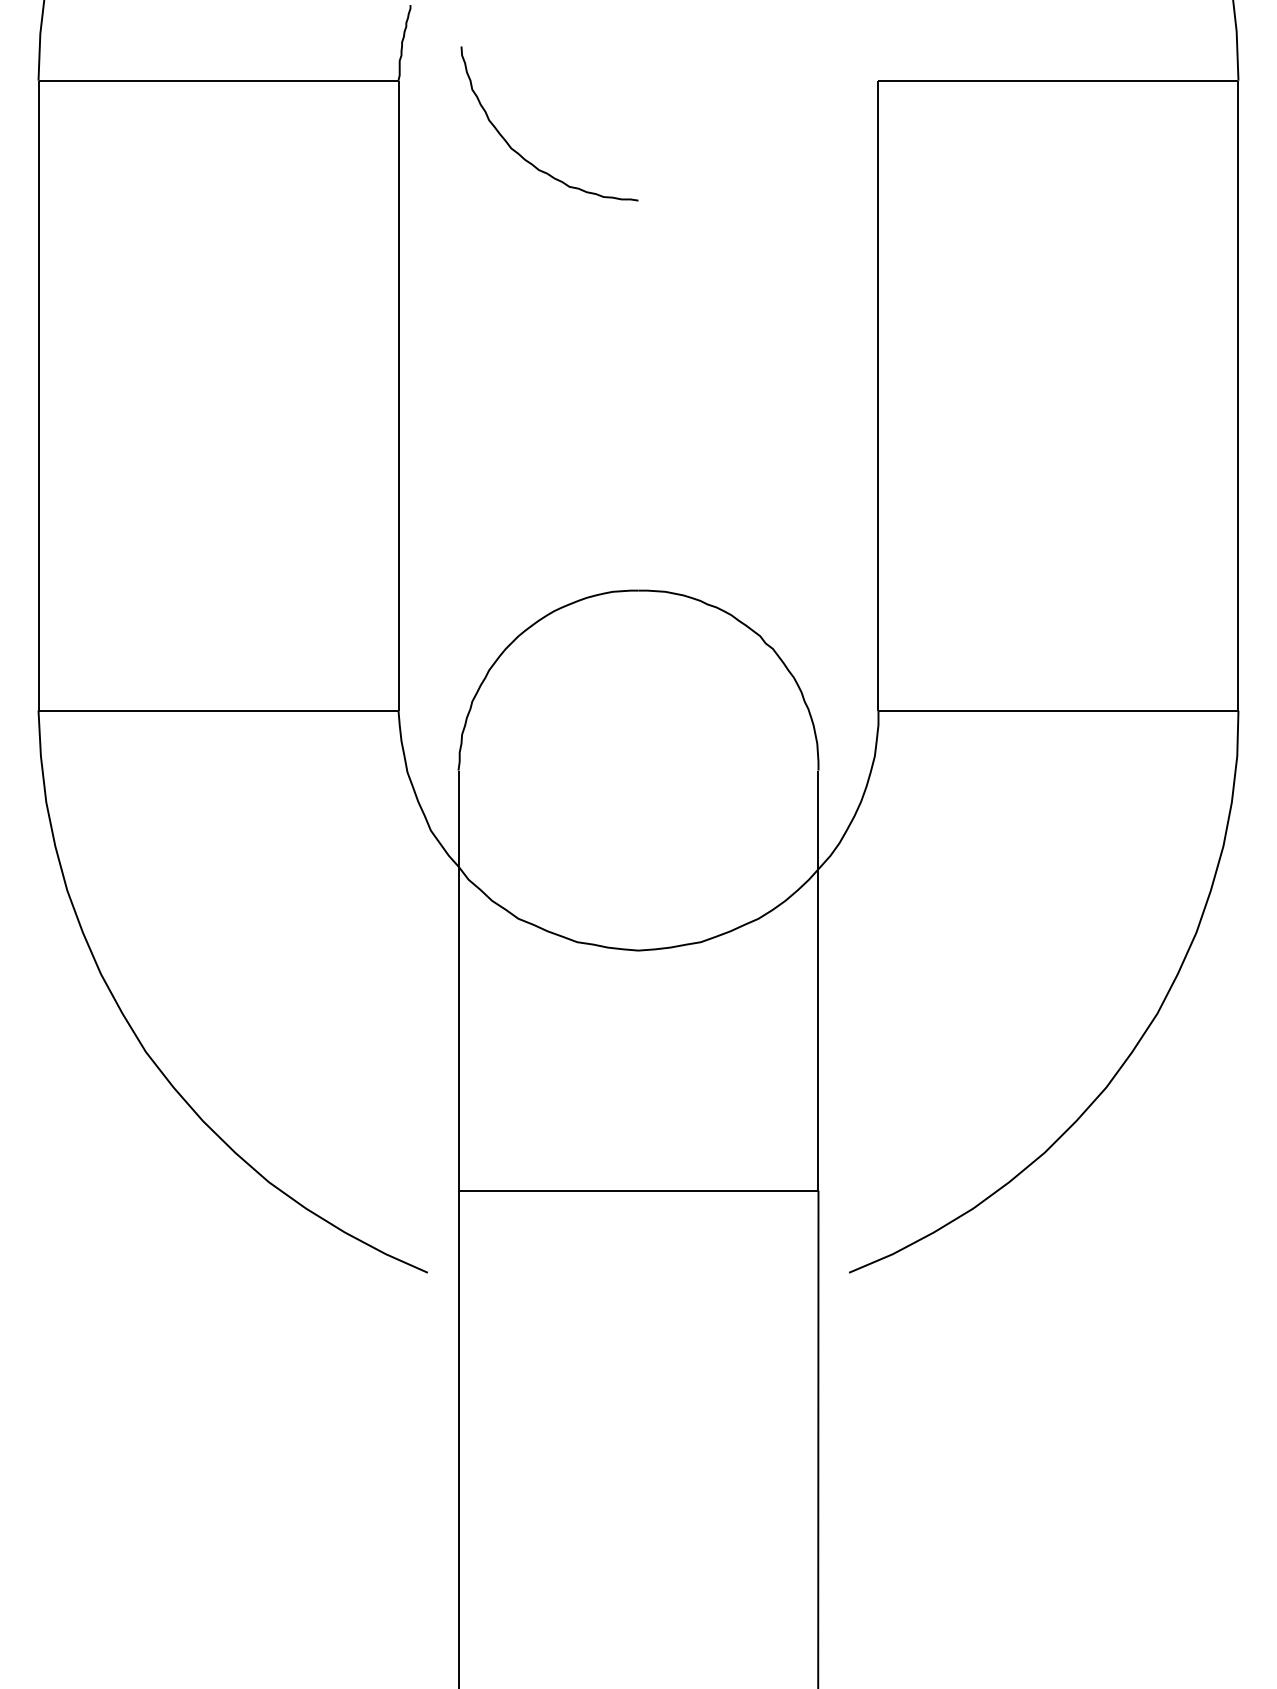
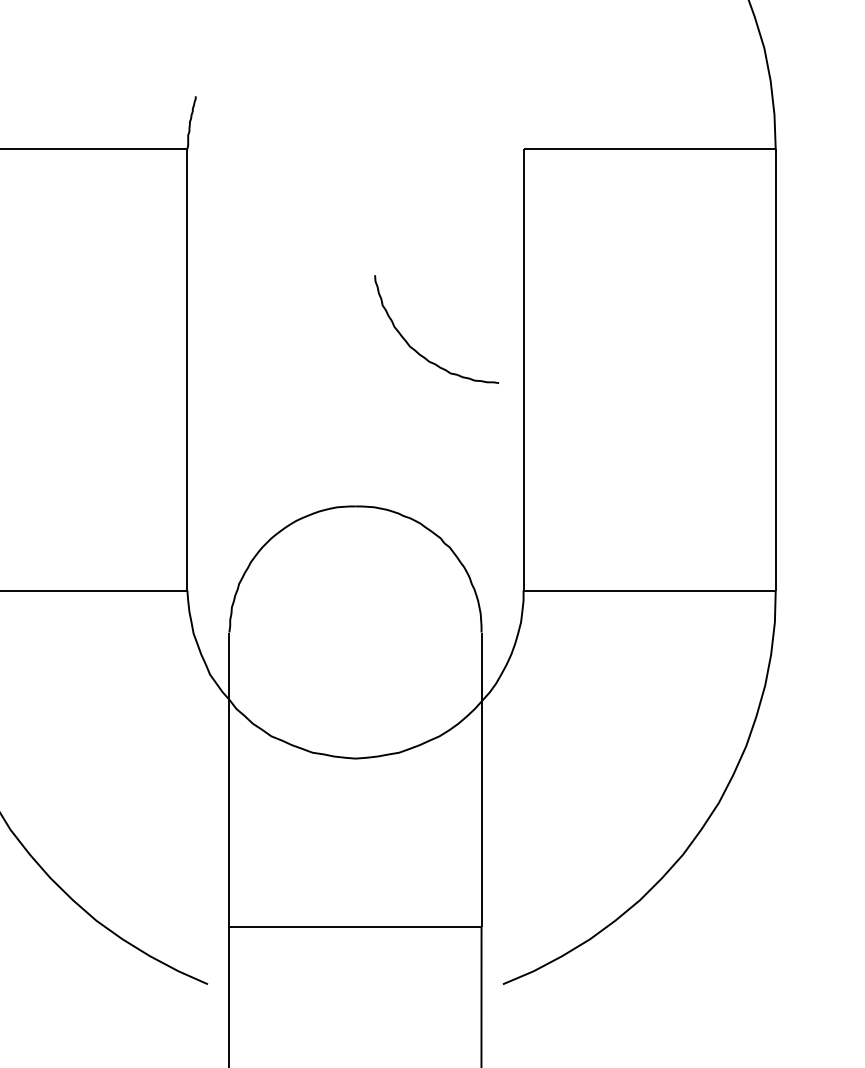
curve: (519, 153) -> (415, 350), moved

